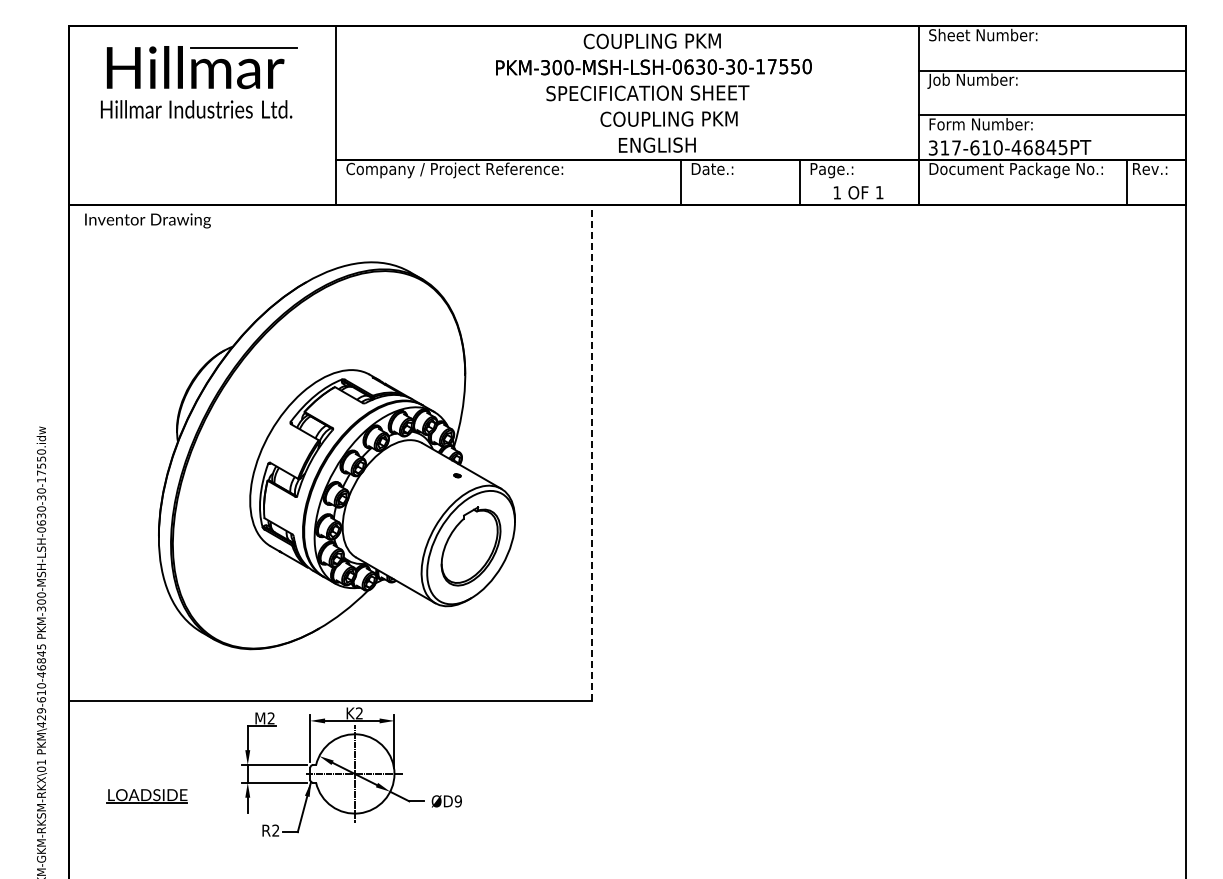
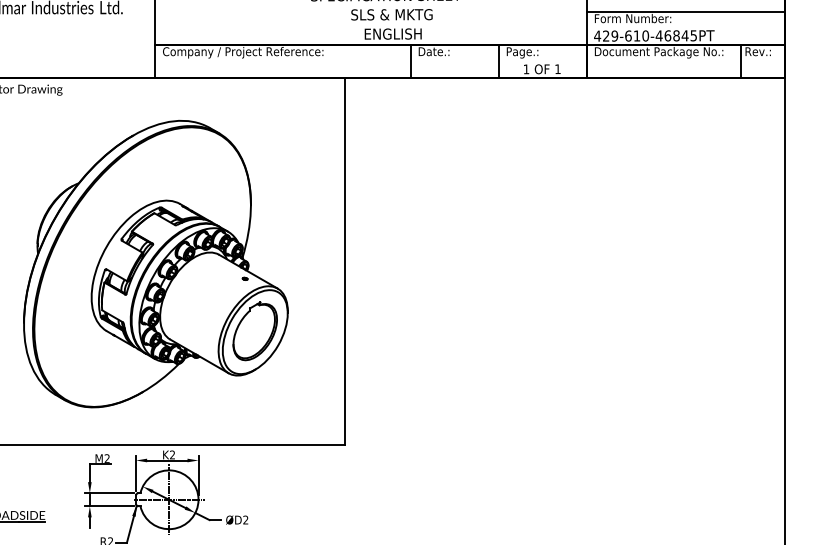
text: (668, 118) -> (401, 14), COUPLING PKM -> SLS & MKTG
text: (944, 147) -> (605, 35), 317-610-46845PT -> 429-610-46845PT
line: (592, 452) -> (345, 261), dashed -> solid
text: (457, 801) -> (245, 520), ØD9 -> ØD2

